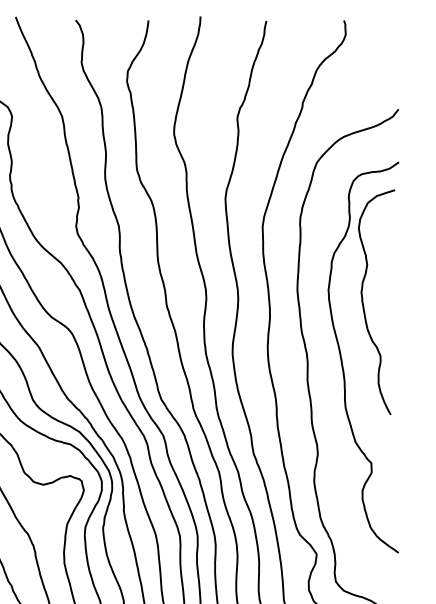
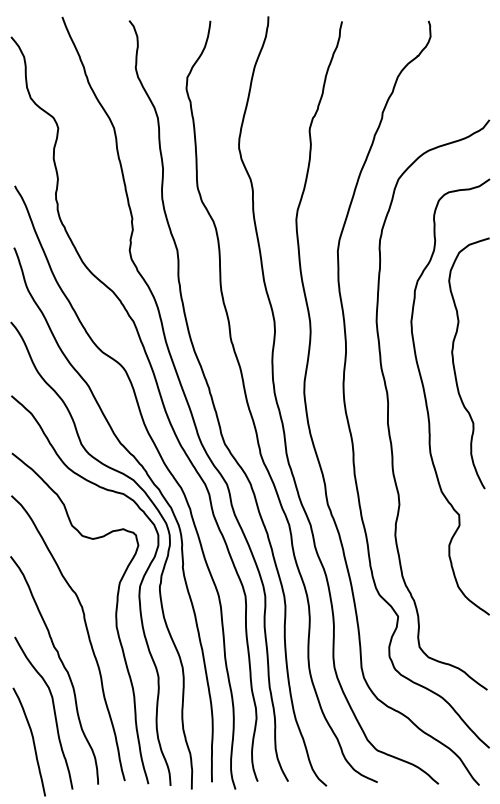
curve: (364, 306) -> (455, 368), moved

